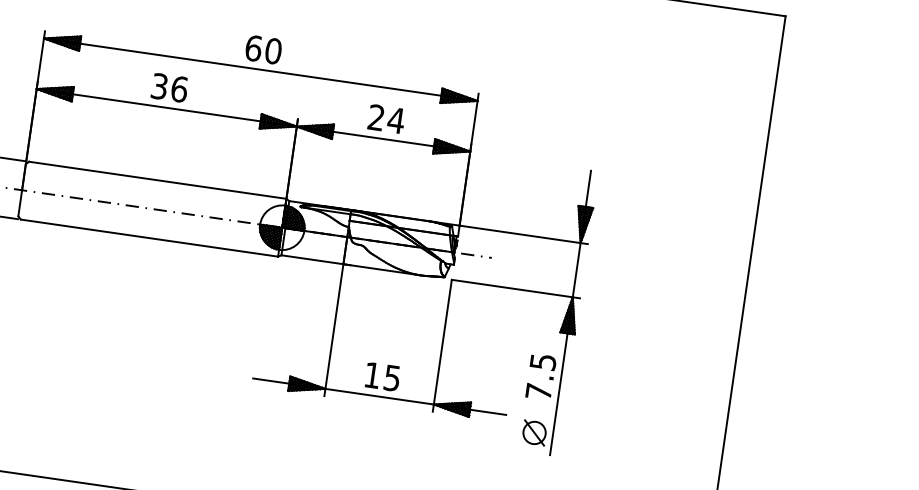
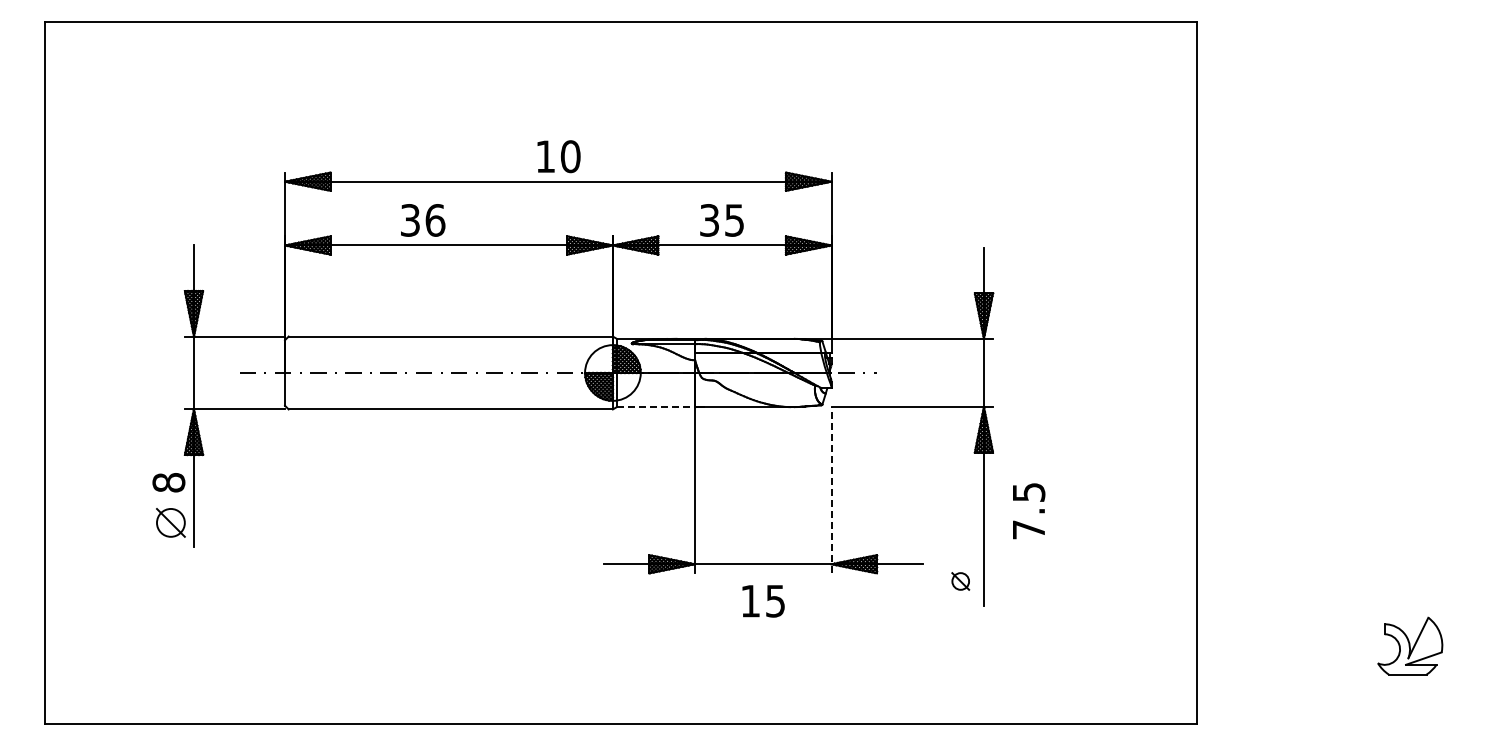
text: (253, 48) -> (545, 156), 60 -> 10
text: (170, 88) -> (423, 220), moved
text: (386, 119) -> (722, 220), 24 -> 35
line: (312, 260) -> (656, 407), solid -> dashed
line: (442, 345) -> (831, 489), solid -> dashed
text: (382, 377) -> (763, 601), moved
text: (541, 377) -> (1029, 511), moved
part: (534, 432) -> (960, 581), size x0.6

